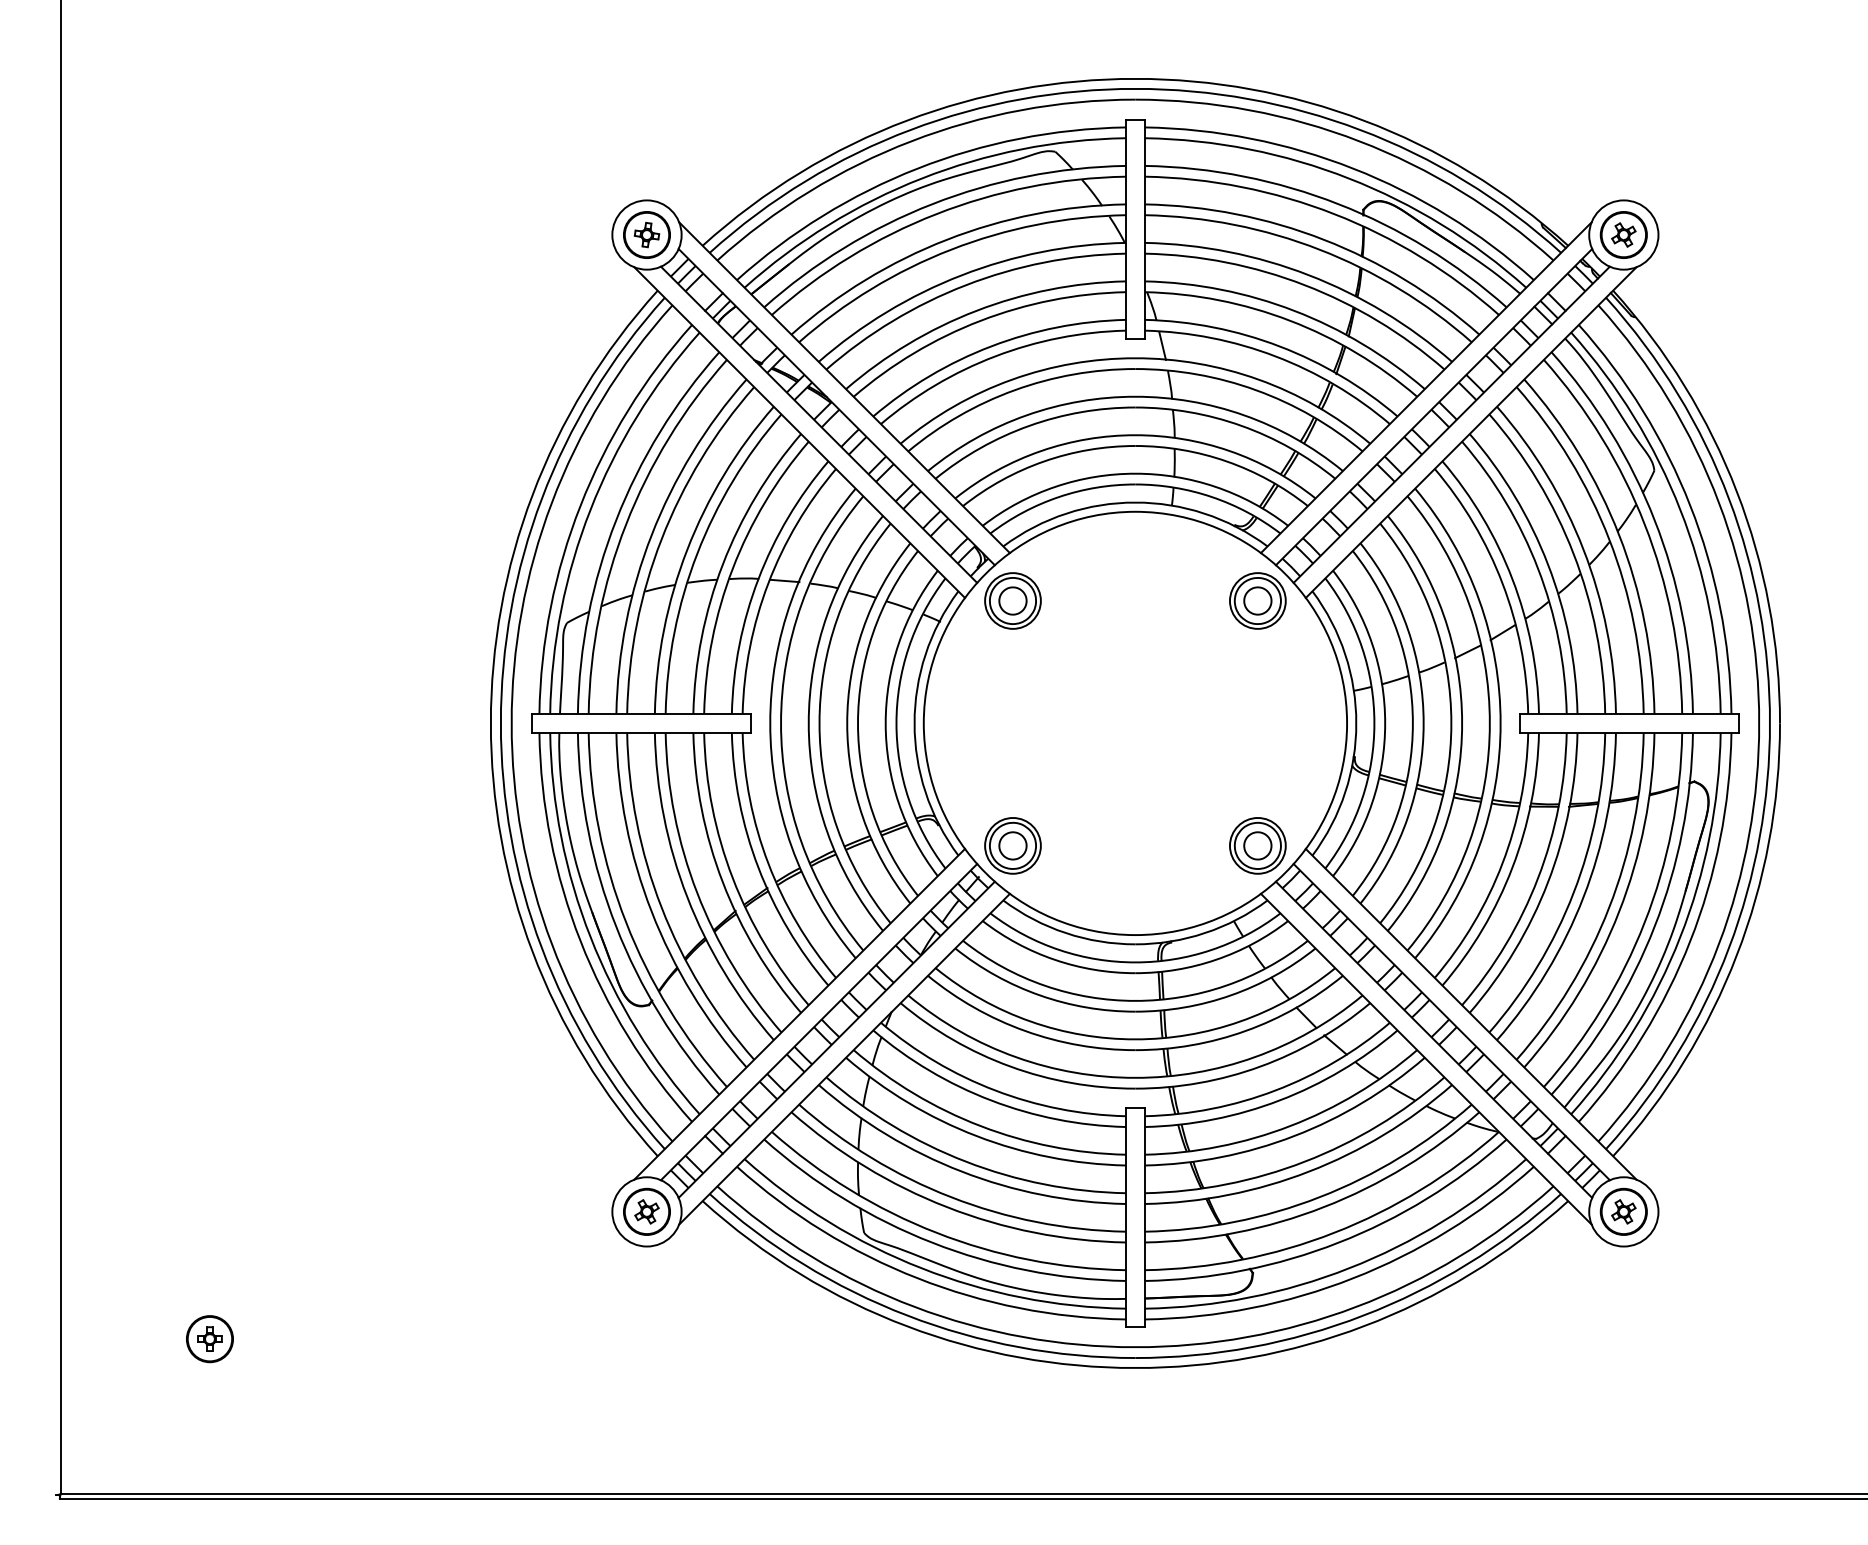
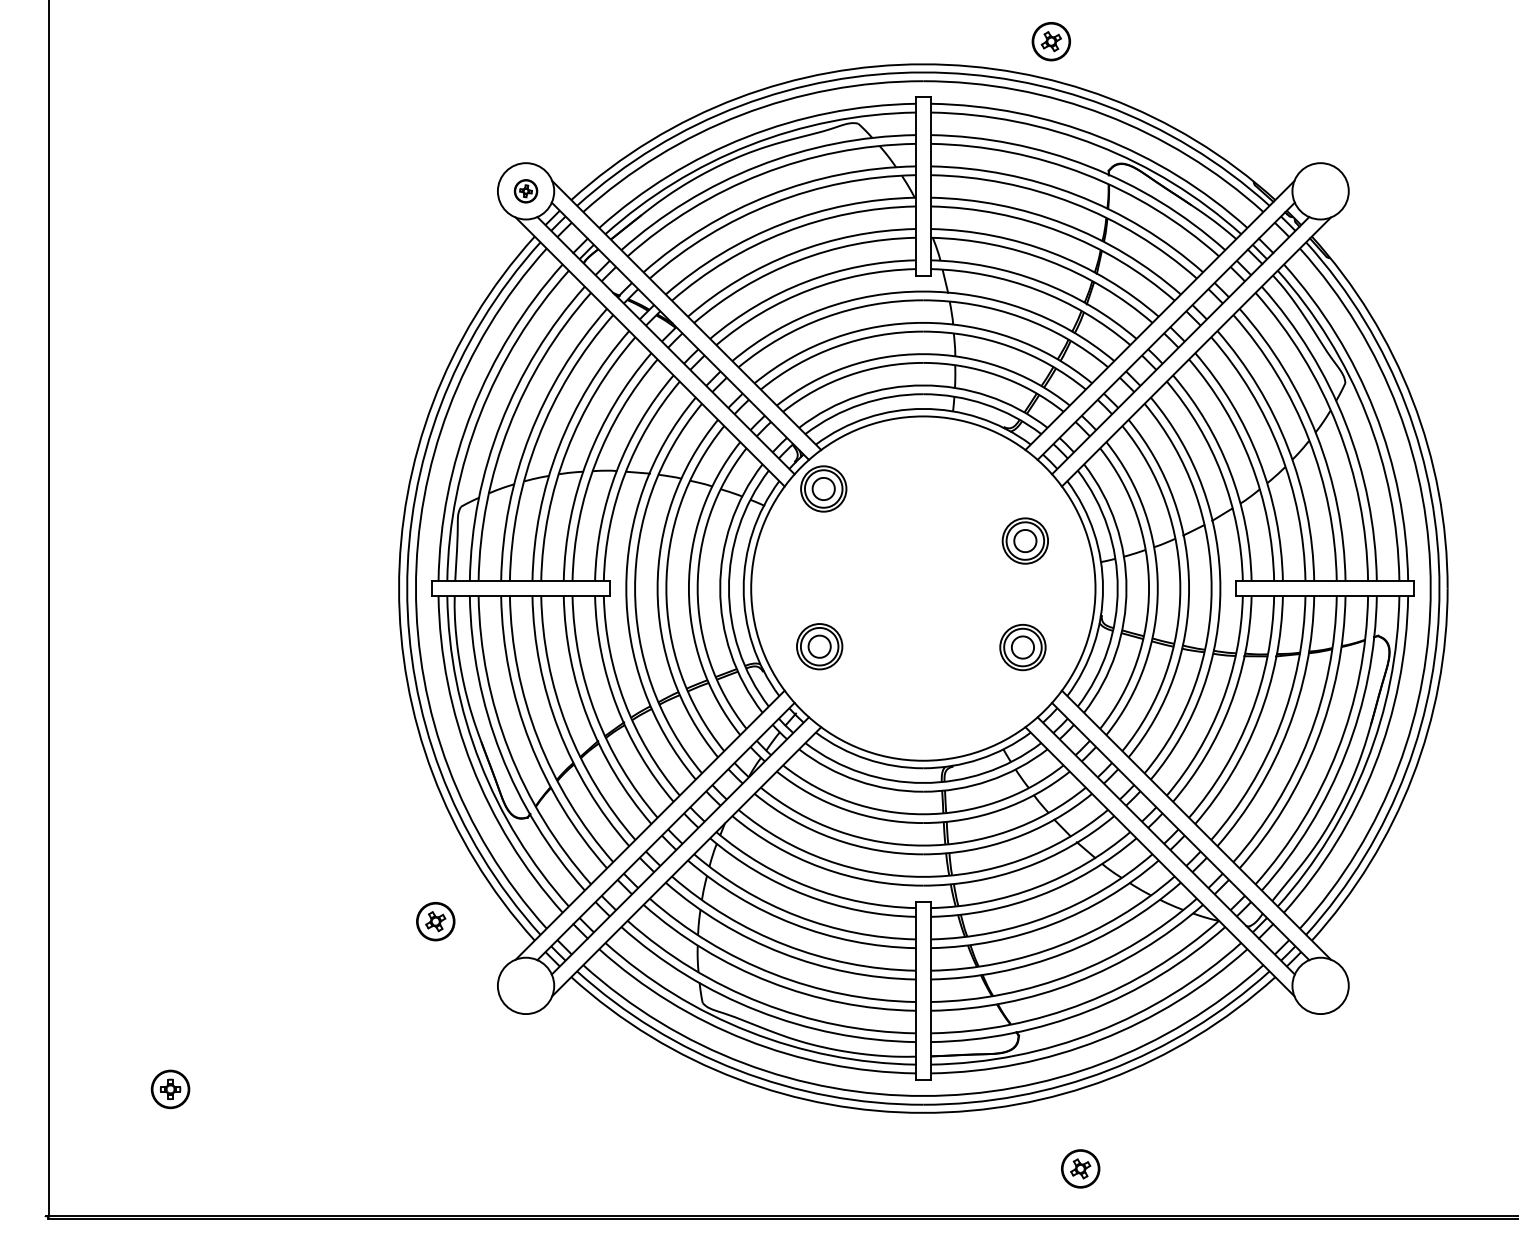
part: (646, 234) -> (525, 190), size x0.6
part: (1623, 234) -> (1051, 41), moved
part: (1257, 600) -> (1025, 540), moved
part: (1012, 845) -> (819, 646), moved
part: (1257, 845) -> (1022, 647), moved
part: (646, 1211) -> (435, 921), moved
part: (1623, 1211) -> (1080, 1168), moved

